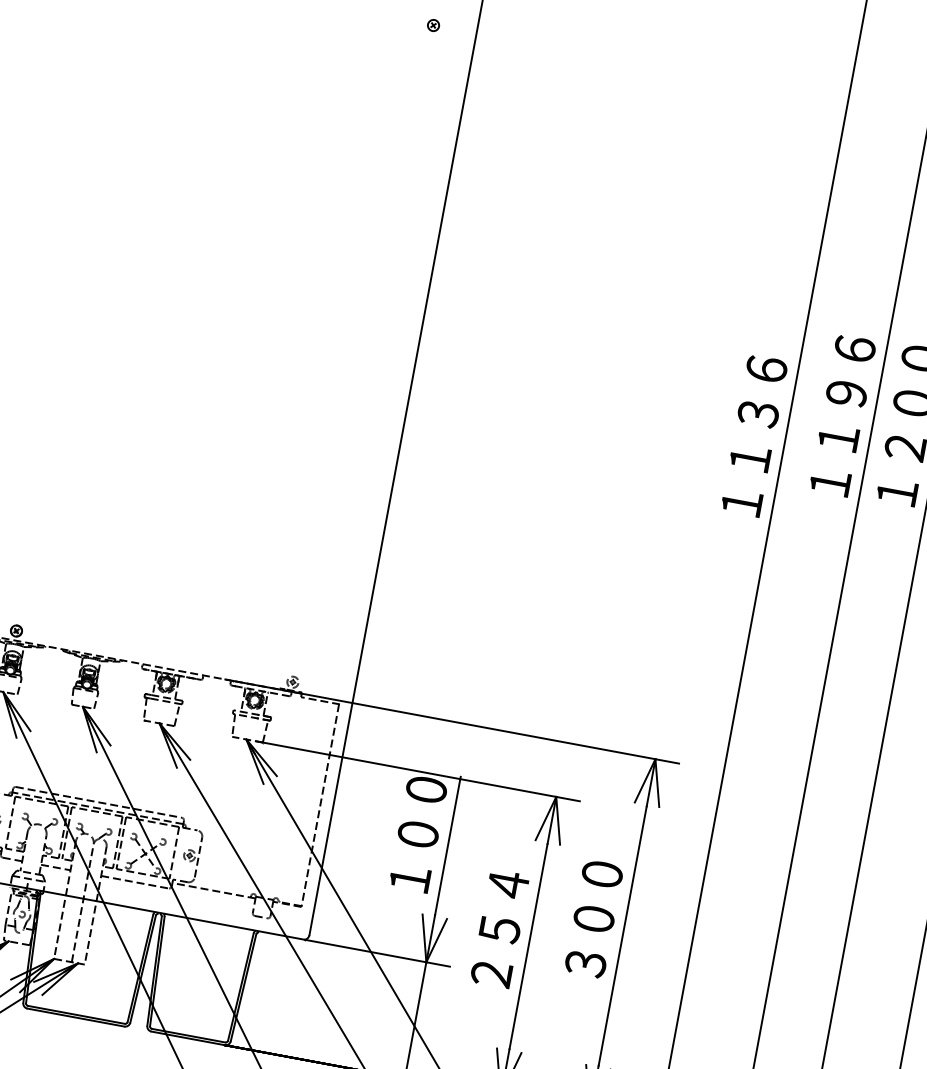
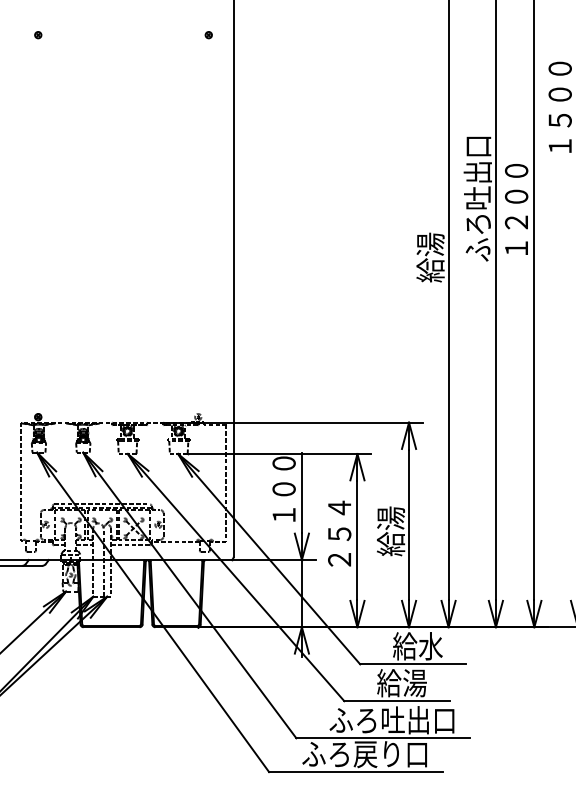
text: (845, 393) -> (477, 198), １１９６ -> ふろ吐出口
text: (752, 440) -> (430, 234), １１３６ -> 給湯
text: (592, 922) -> (390, 520), ３００ -> 給湯

